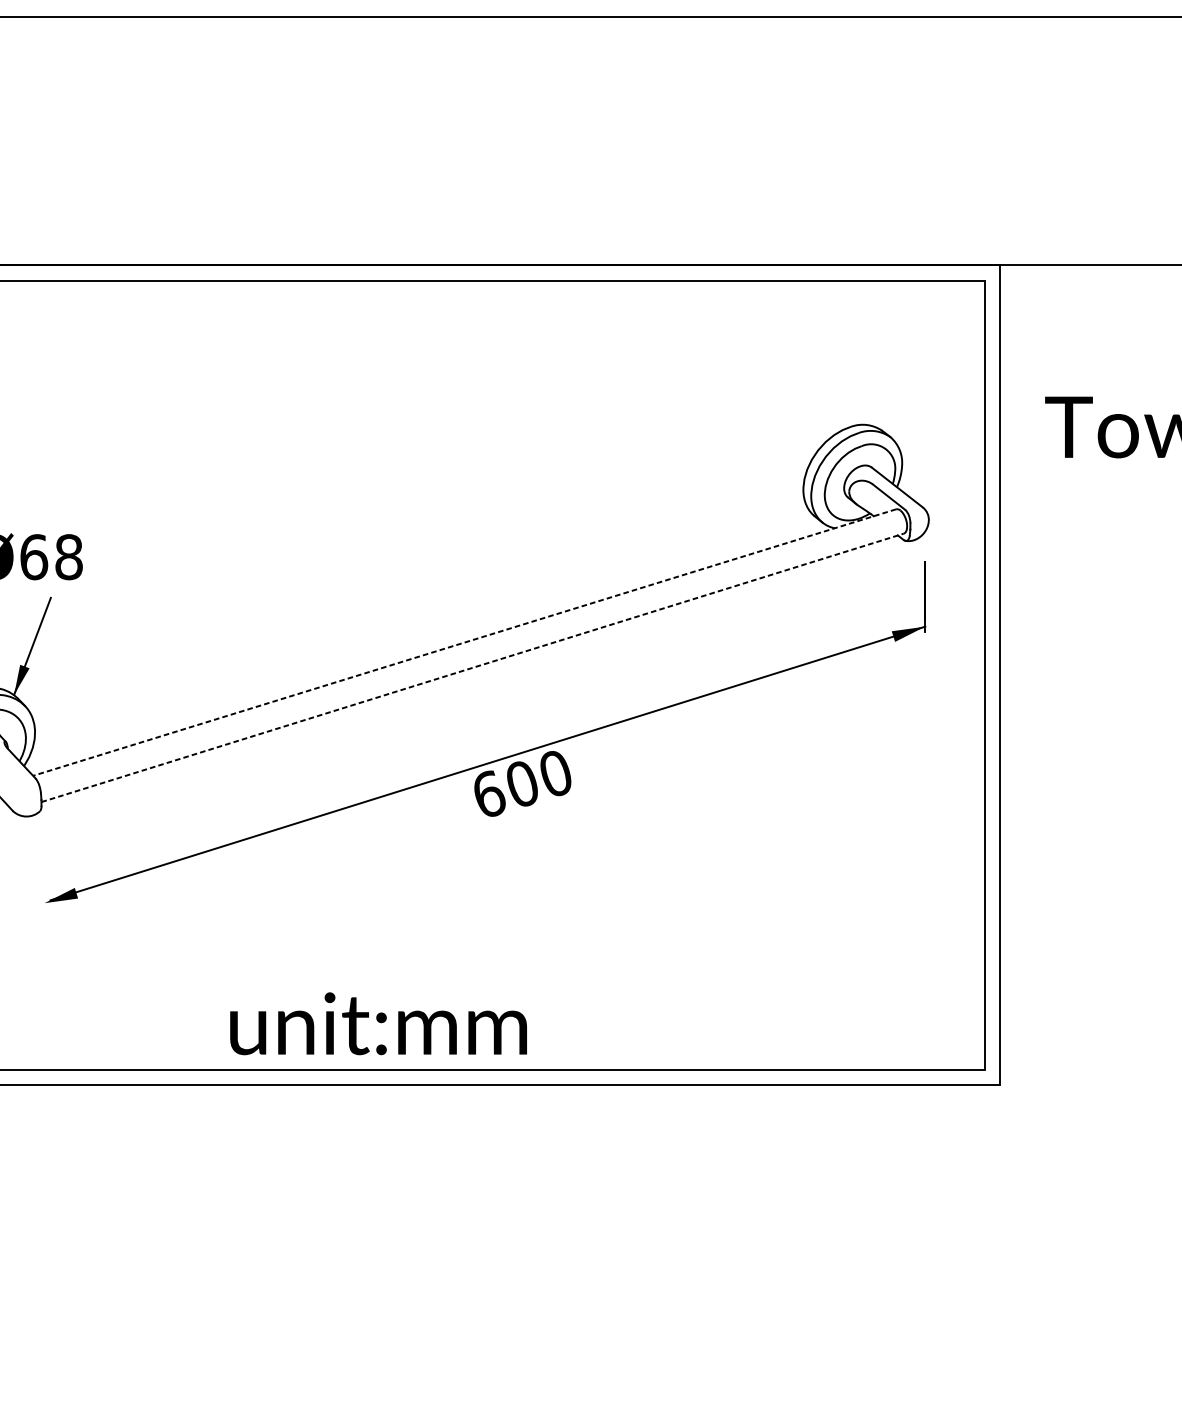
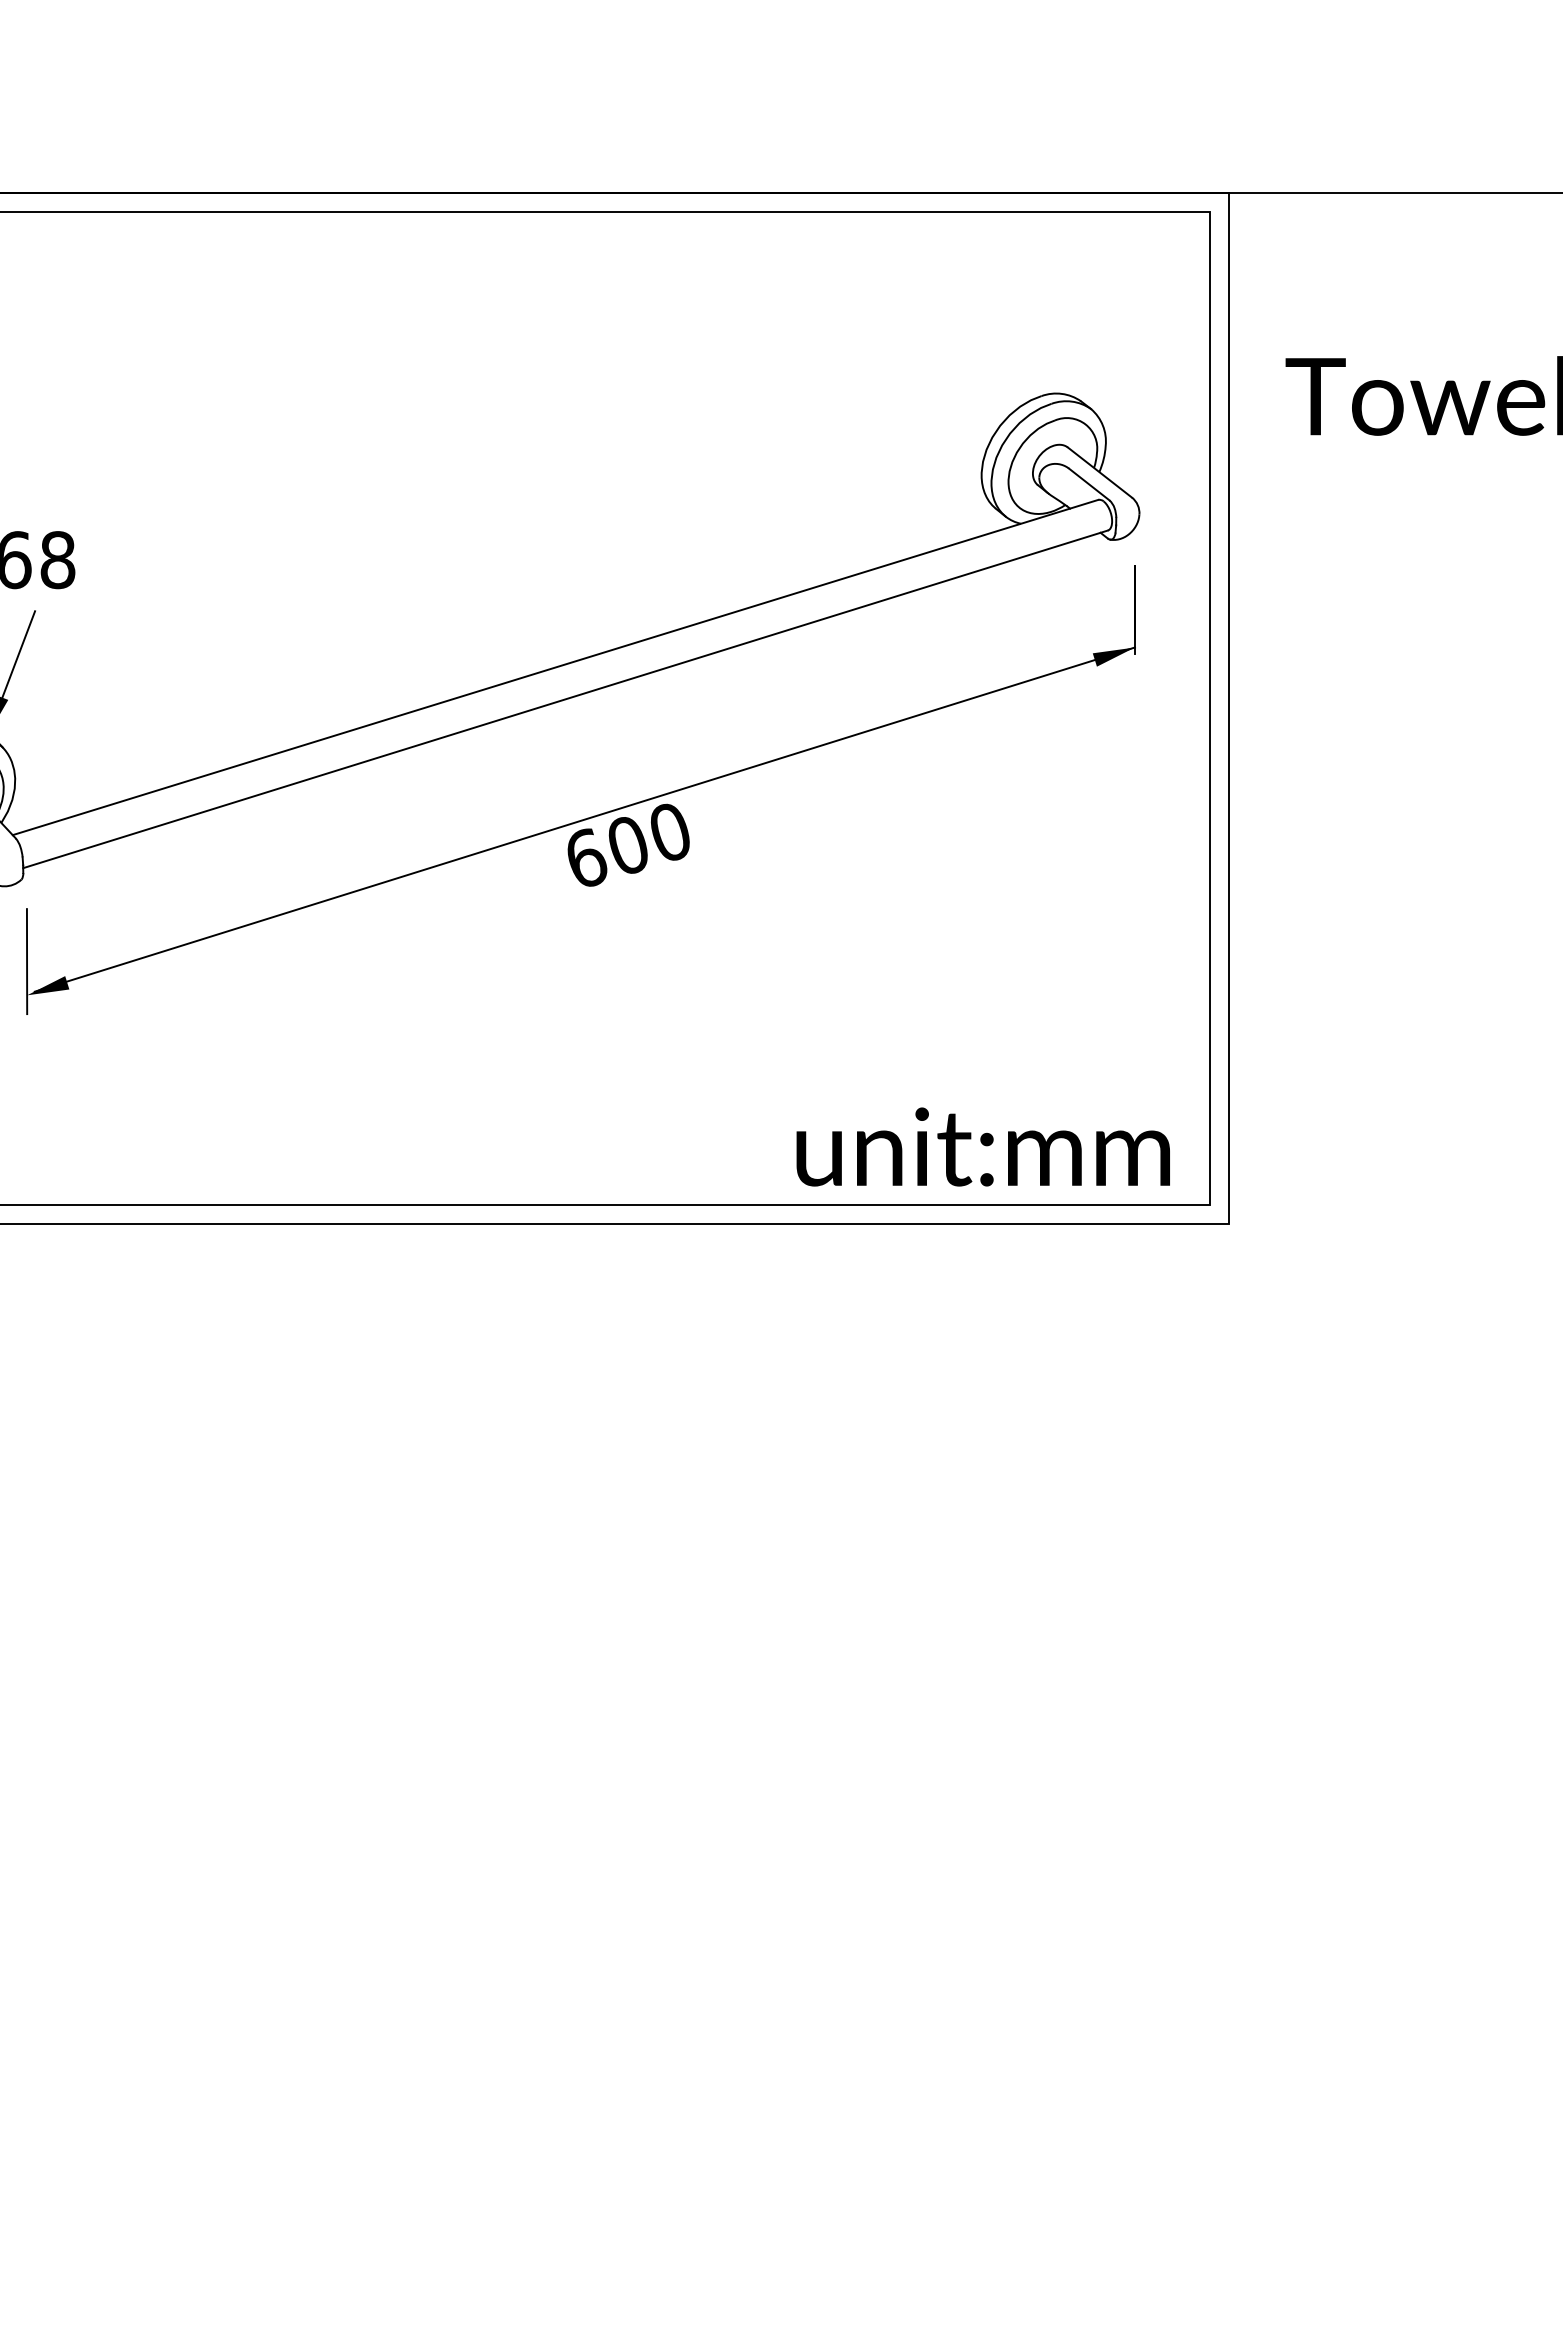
line: (464, 642) -> (555, 667), dashed -> solid
line: (472, 668) -> (565, 699), dashed -> solid
line: (44, 876) -> (26, 961), added
text: (377, 1023) -> (982, 1146), moved

